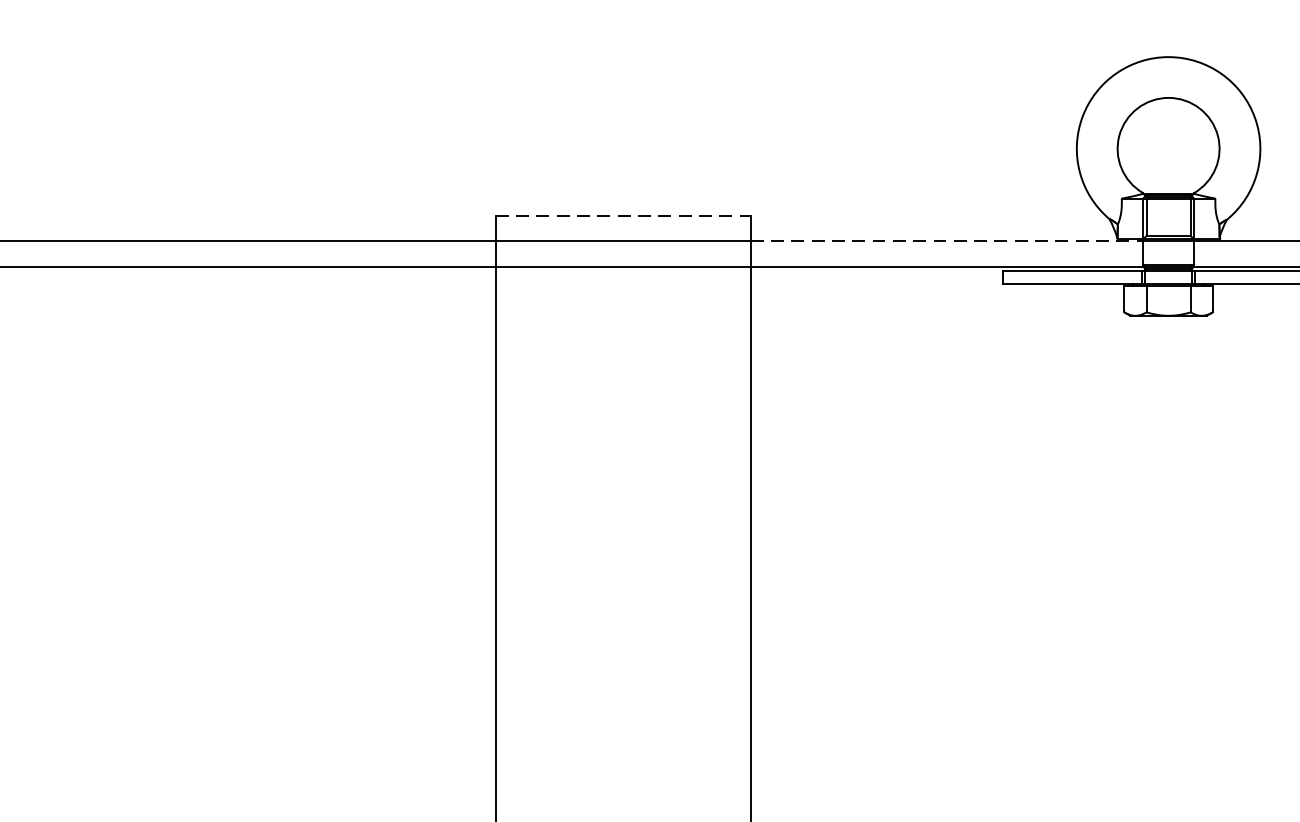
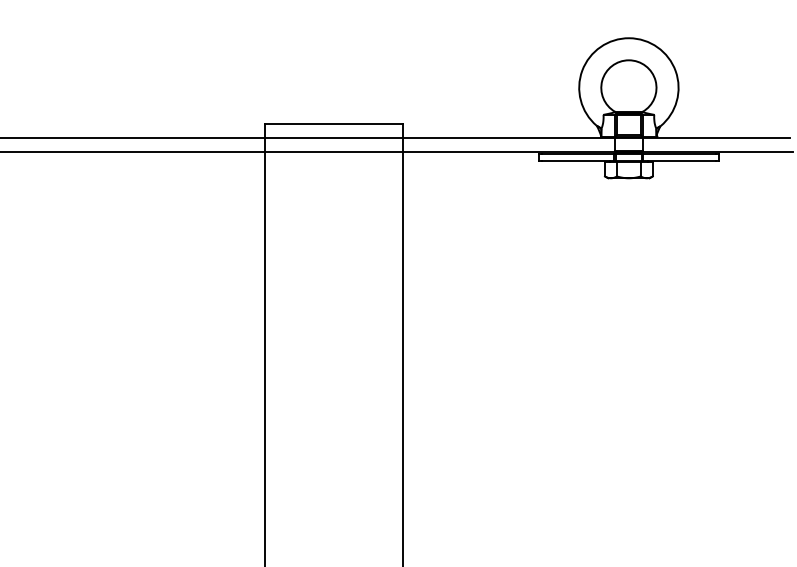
line: (624, 216) -> (334, 124), dashed -> solid
line: (948, 242) -> (509, 138), dashed -> solid

